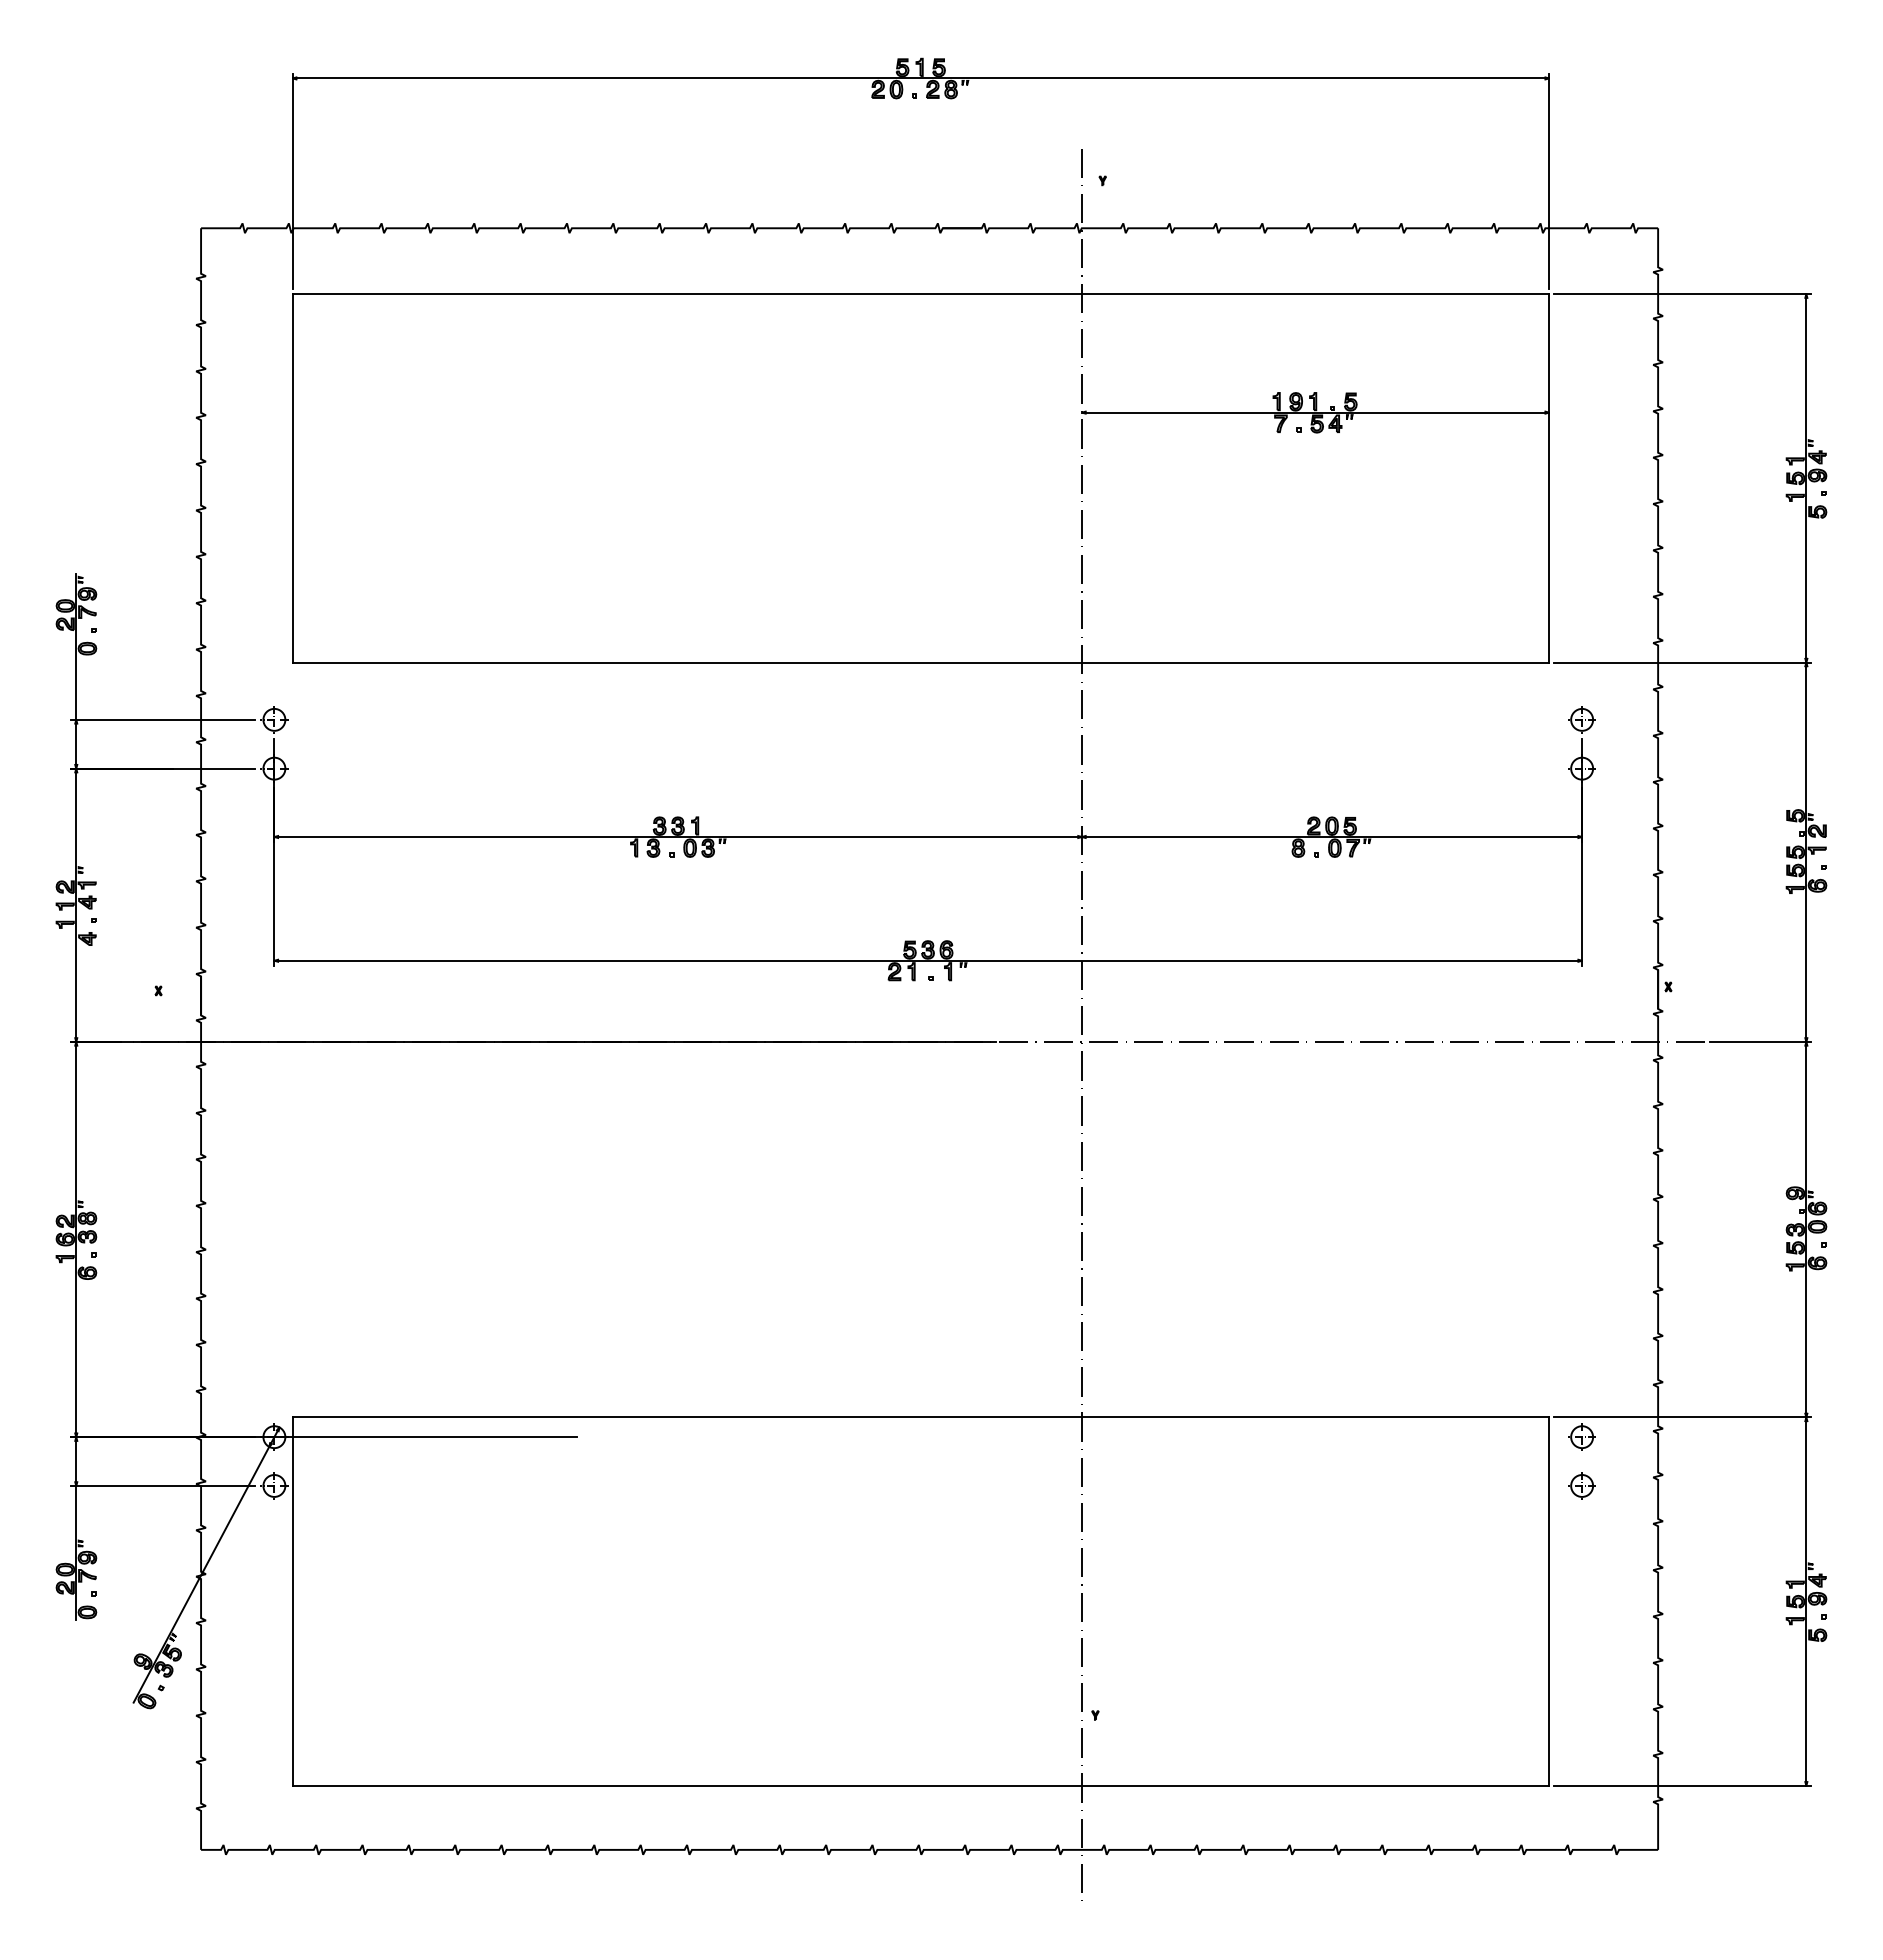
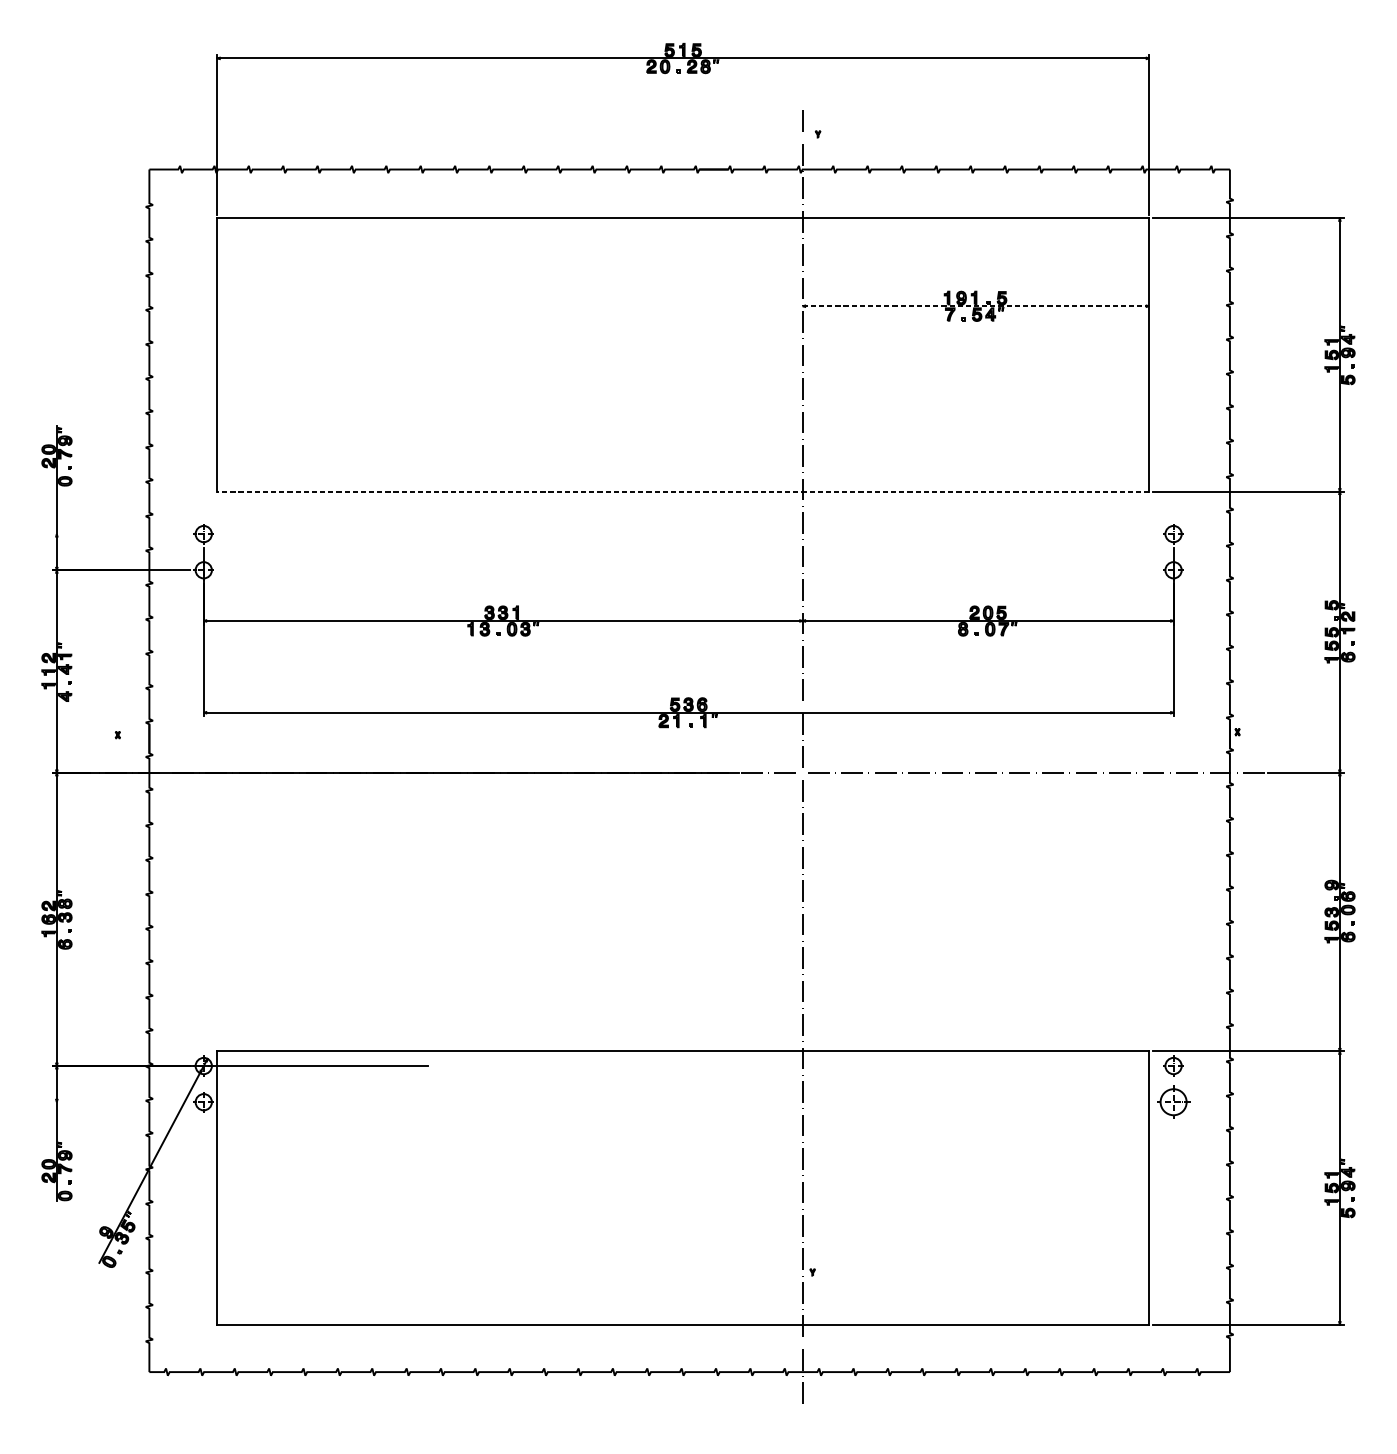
line: (1315, 412) -> (975, 306), solid -> dashed
line: (920, 662) -> (682, 491), solid -> dashed
line: (163, 719) -> (121, 533), removed
line: (163, 1485) -> (121, 1101), removed
part: (1581, 1485) -> (1173, 1101), size x1.6

